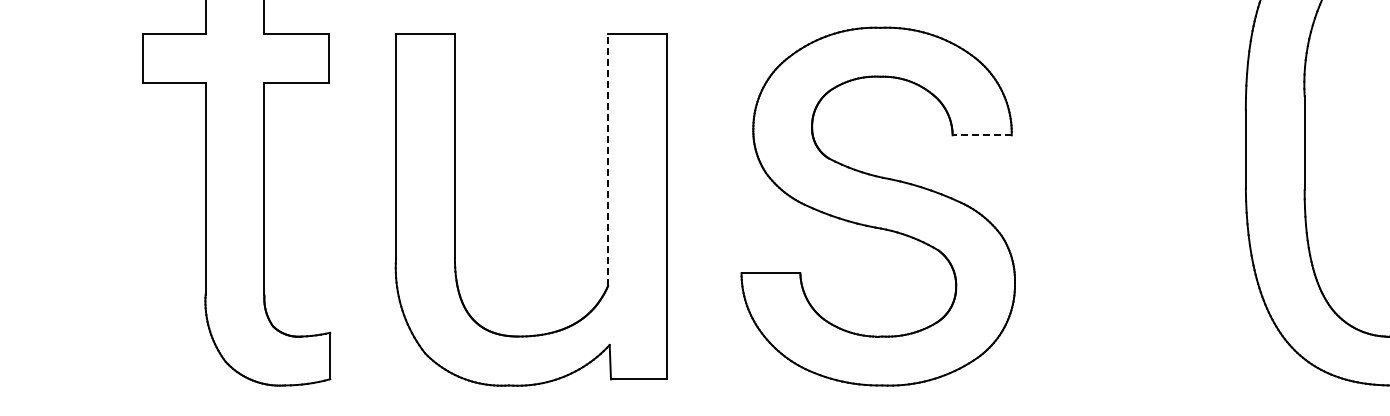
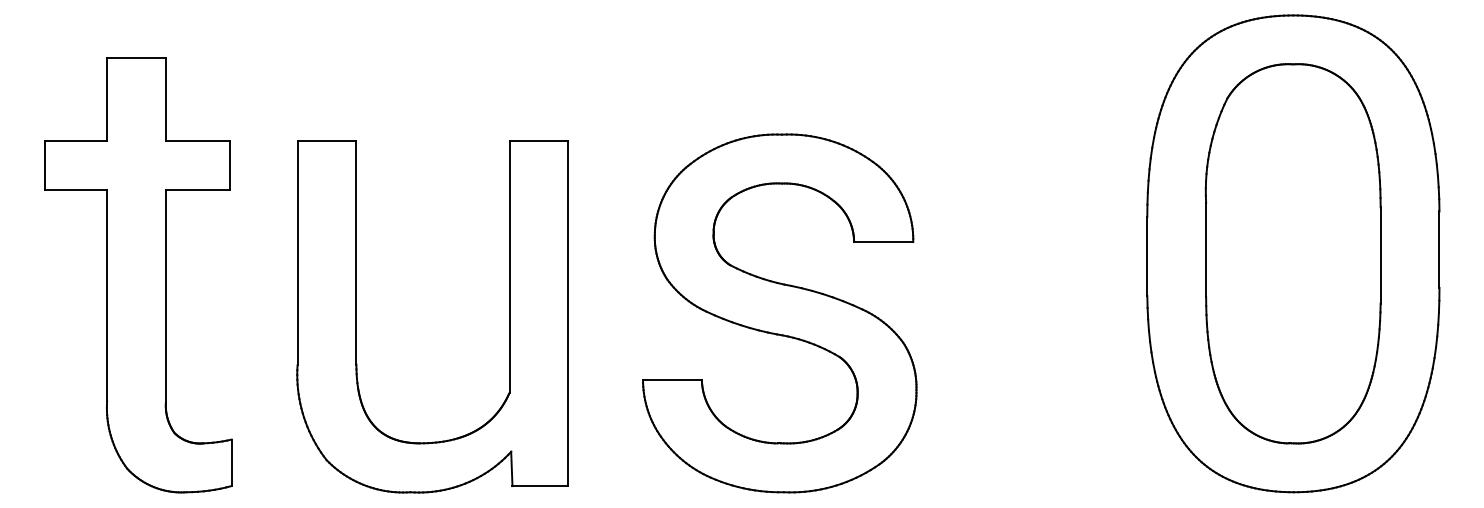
line: (982, 135) -> (883, 242), dashed -> solid
line: (608, 159) -> (509, 266), dashed -> solid

